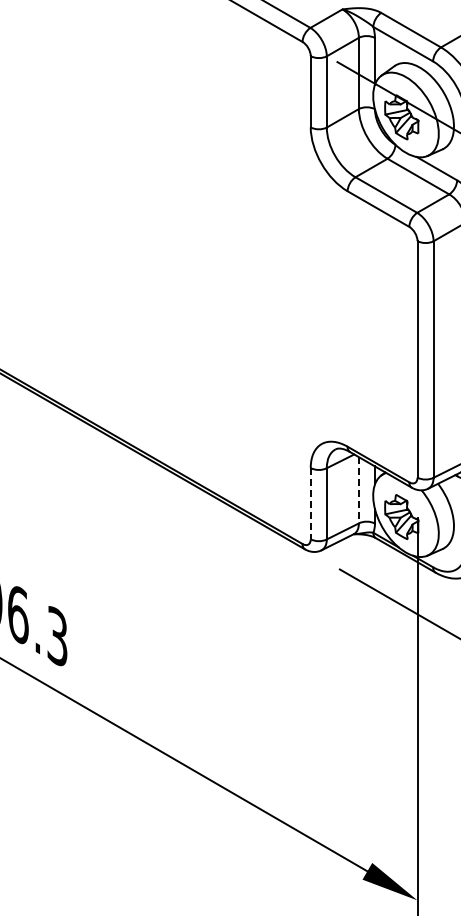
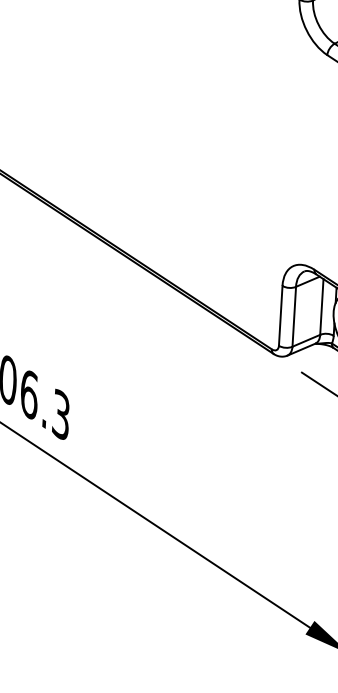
line: (358, 490) -> (321, 307), dashed -> solid
line: (310, 503) -> (280, 315), dashed -> solid

